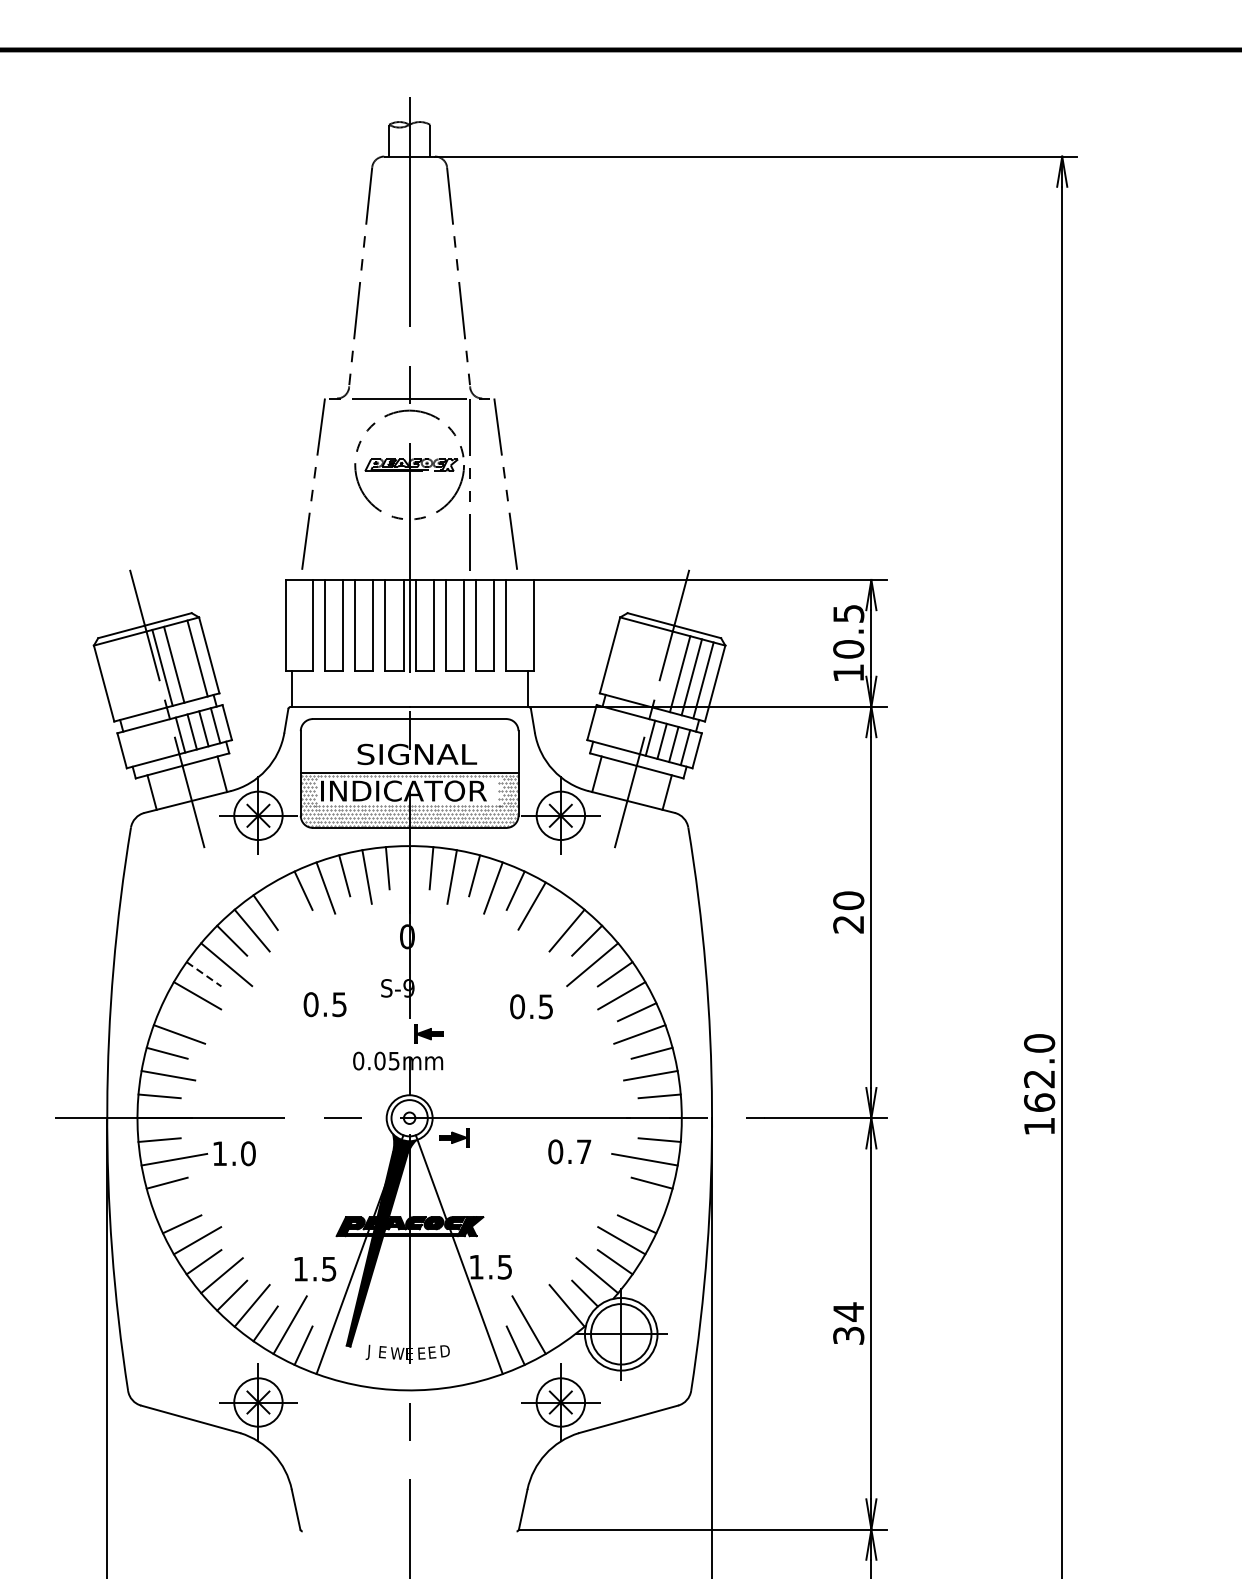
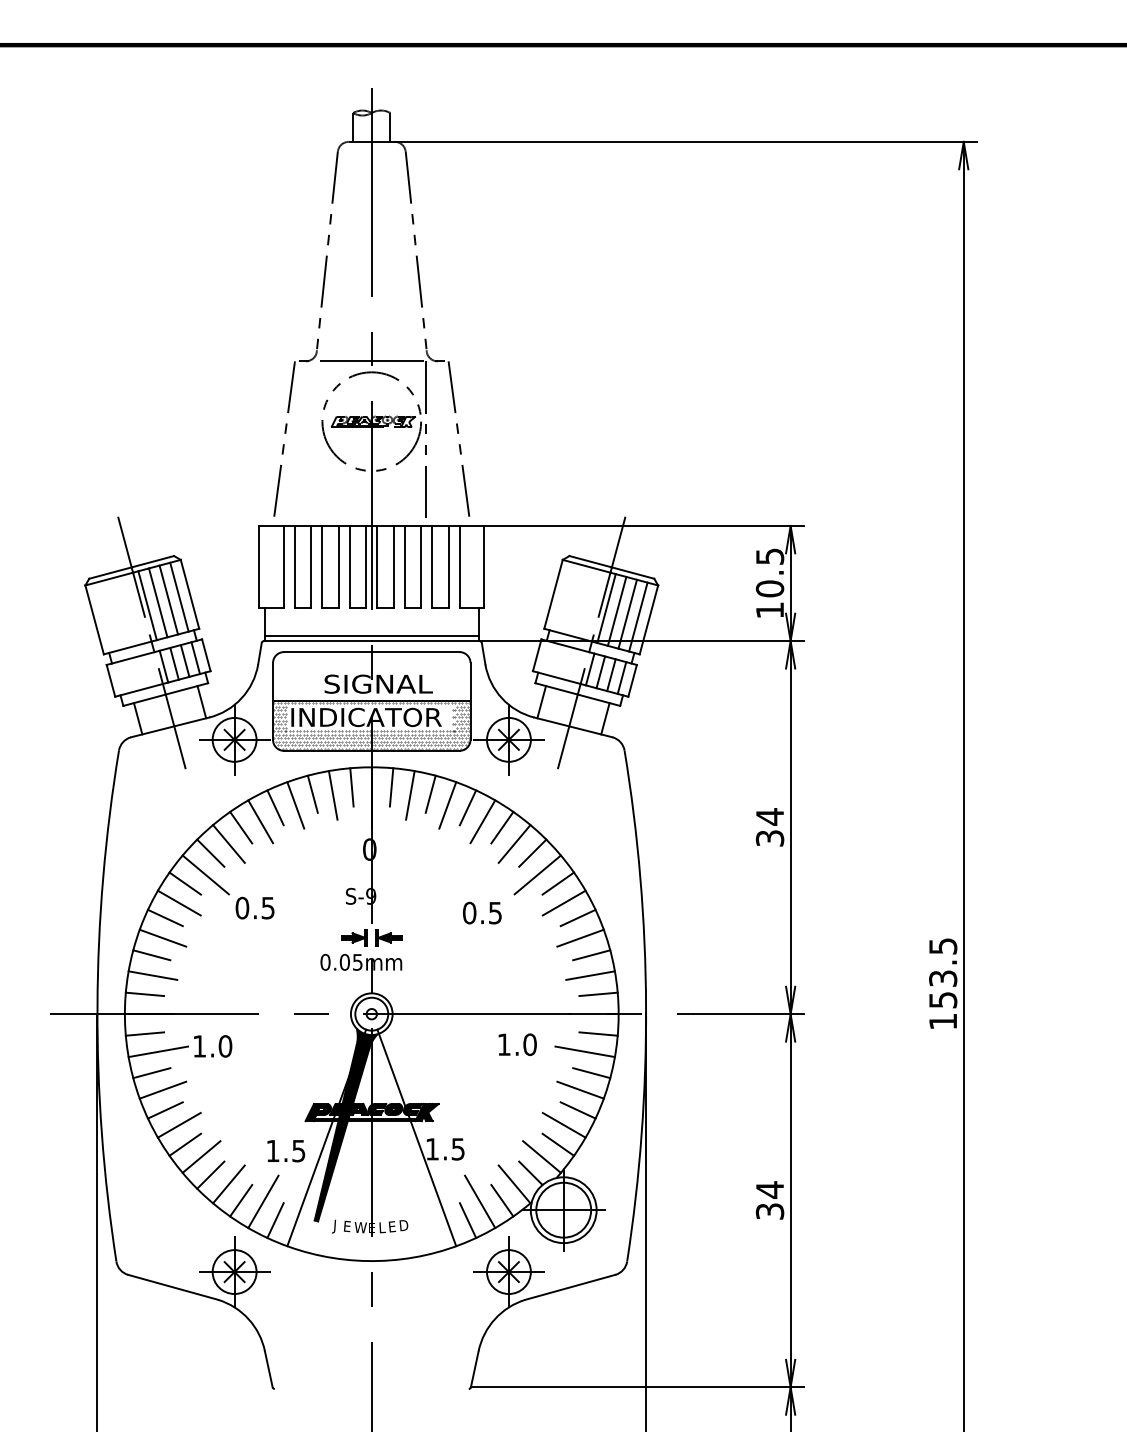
line: (185, 661) -> (168, 599), added
line: (668, 670) -> (606, 608), added
line: (409, 700) -> (371, 635), added
line: (286, 905) -> (260, 821), added
line: (553, 912) -> (502, 827), added
text: (848, 912) -> (769, 827), 20 -> 34
line: (204, 974) -> (185, 883), dashed -> solid
text: (324, 1003) -> (254, 907), moved
line: (182, 1011) -> (165, 917), added
text: (1039, 1072) -> (943, 972), 162.0 -> 153.5
part: (454, 1137) -> (354, 937), moved
text: (569, 1151) -> (516, 1044), 0.7 -> 1.0
line: (178, 1201) -> (162, 1089), added
line: (639, 1201) -> (580, 1089), added
line: (553, 1323) -> (502, 1200), added
text: (422, 1353) -> (383, 1227), E -> L

